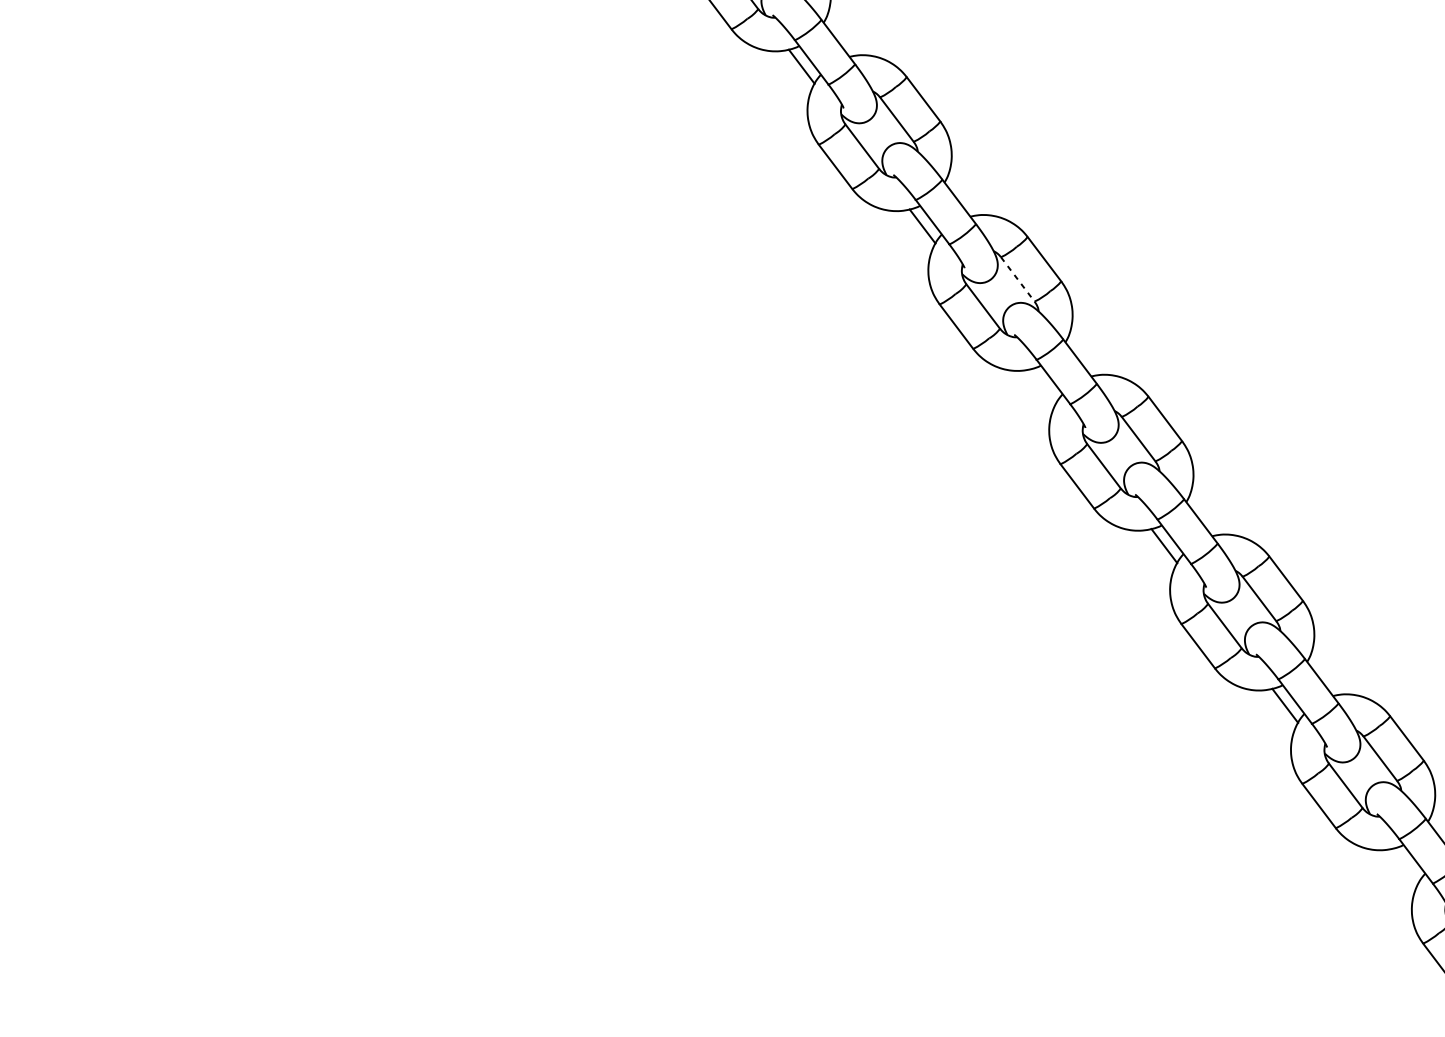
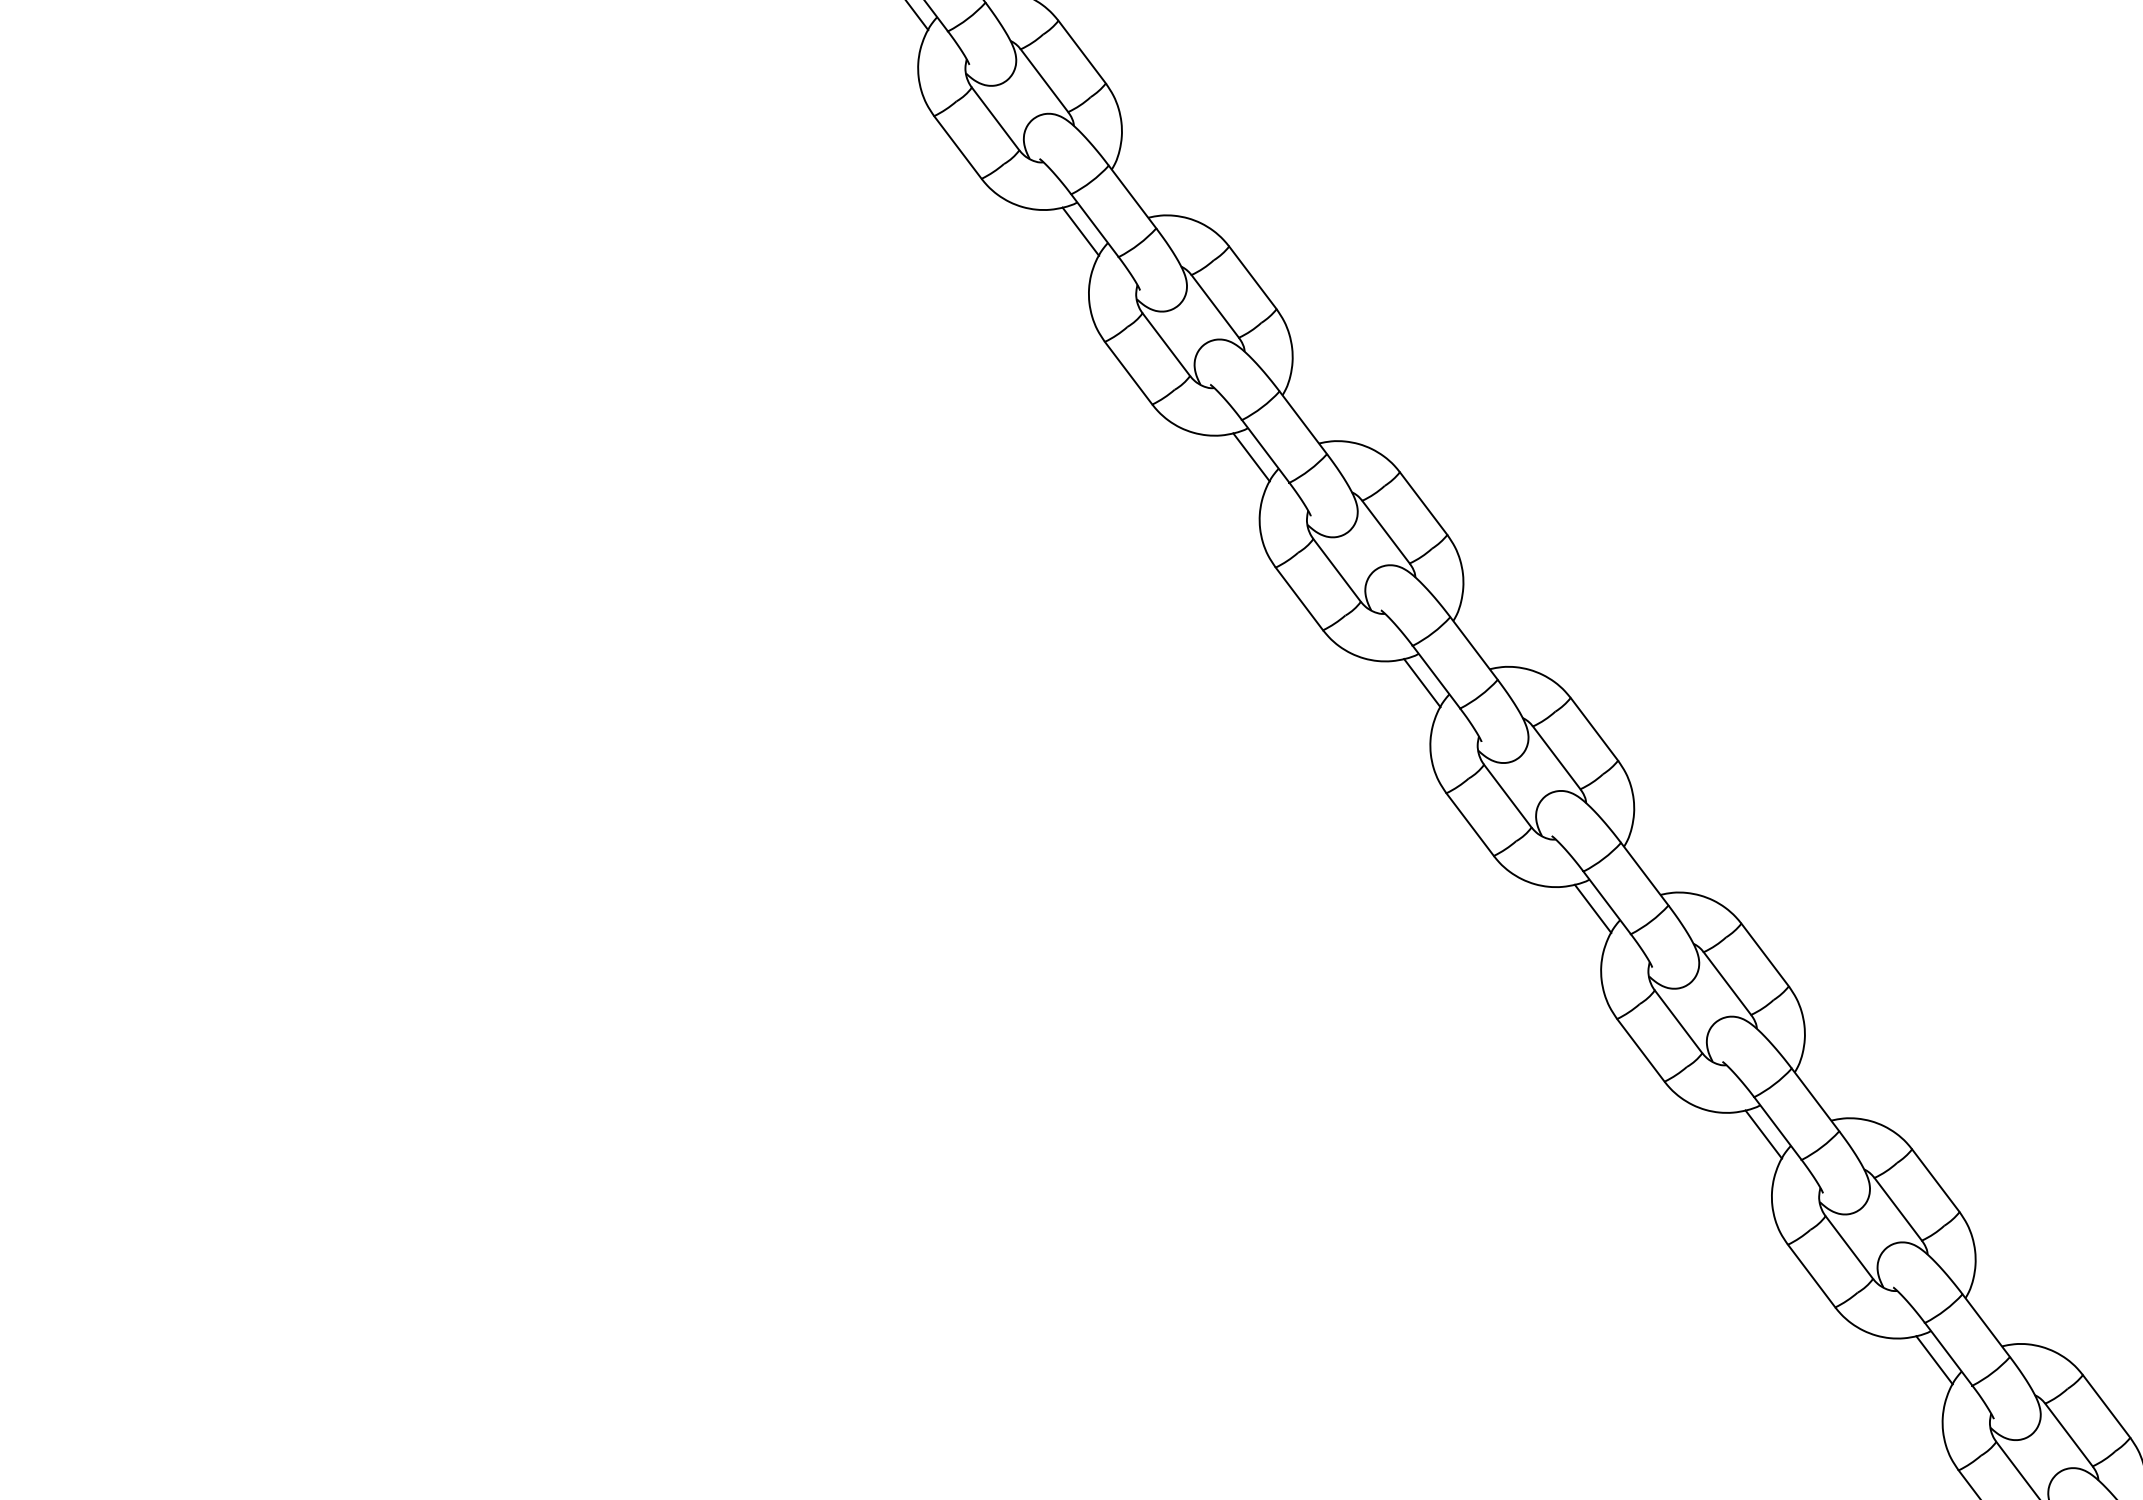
line: (1018, 279) -> (1386, 532), dashed -> solid
line: (1043, 386) -> (1422, 683), added
line: (1406, 865) -> (1934, 1360), added

